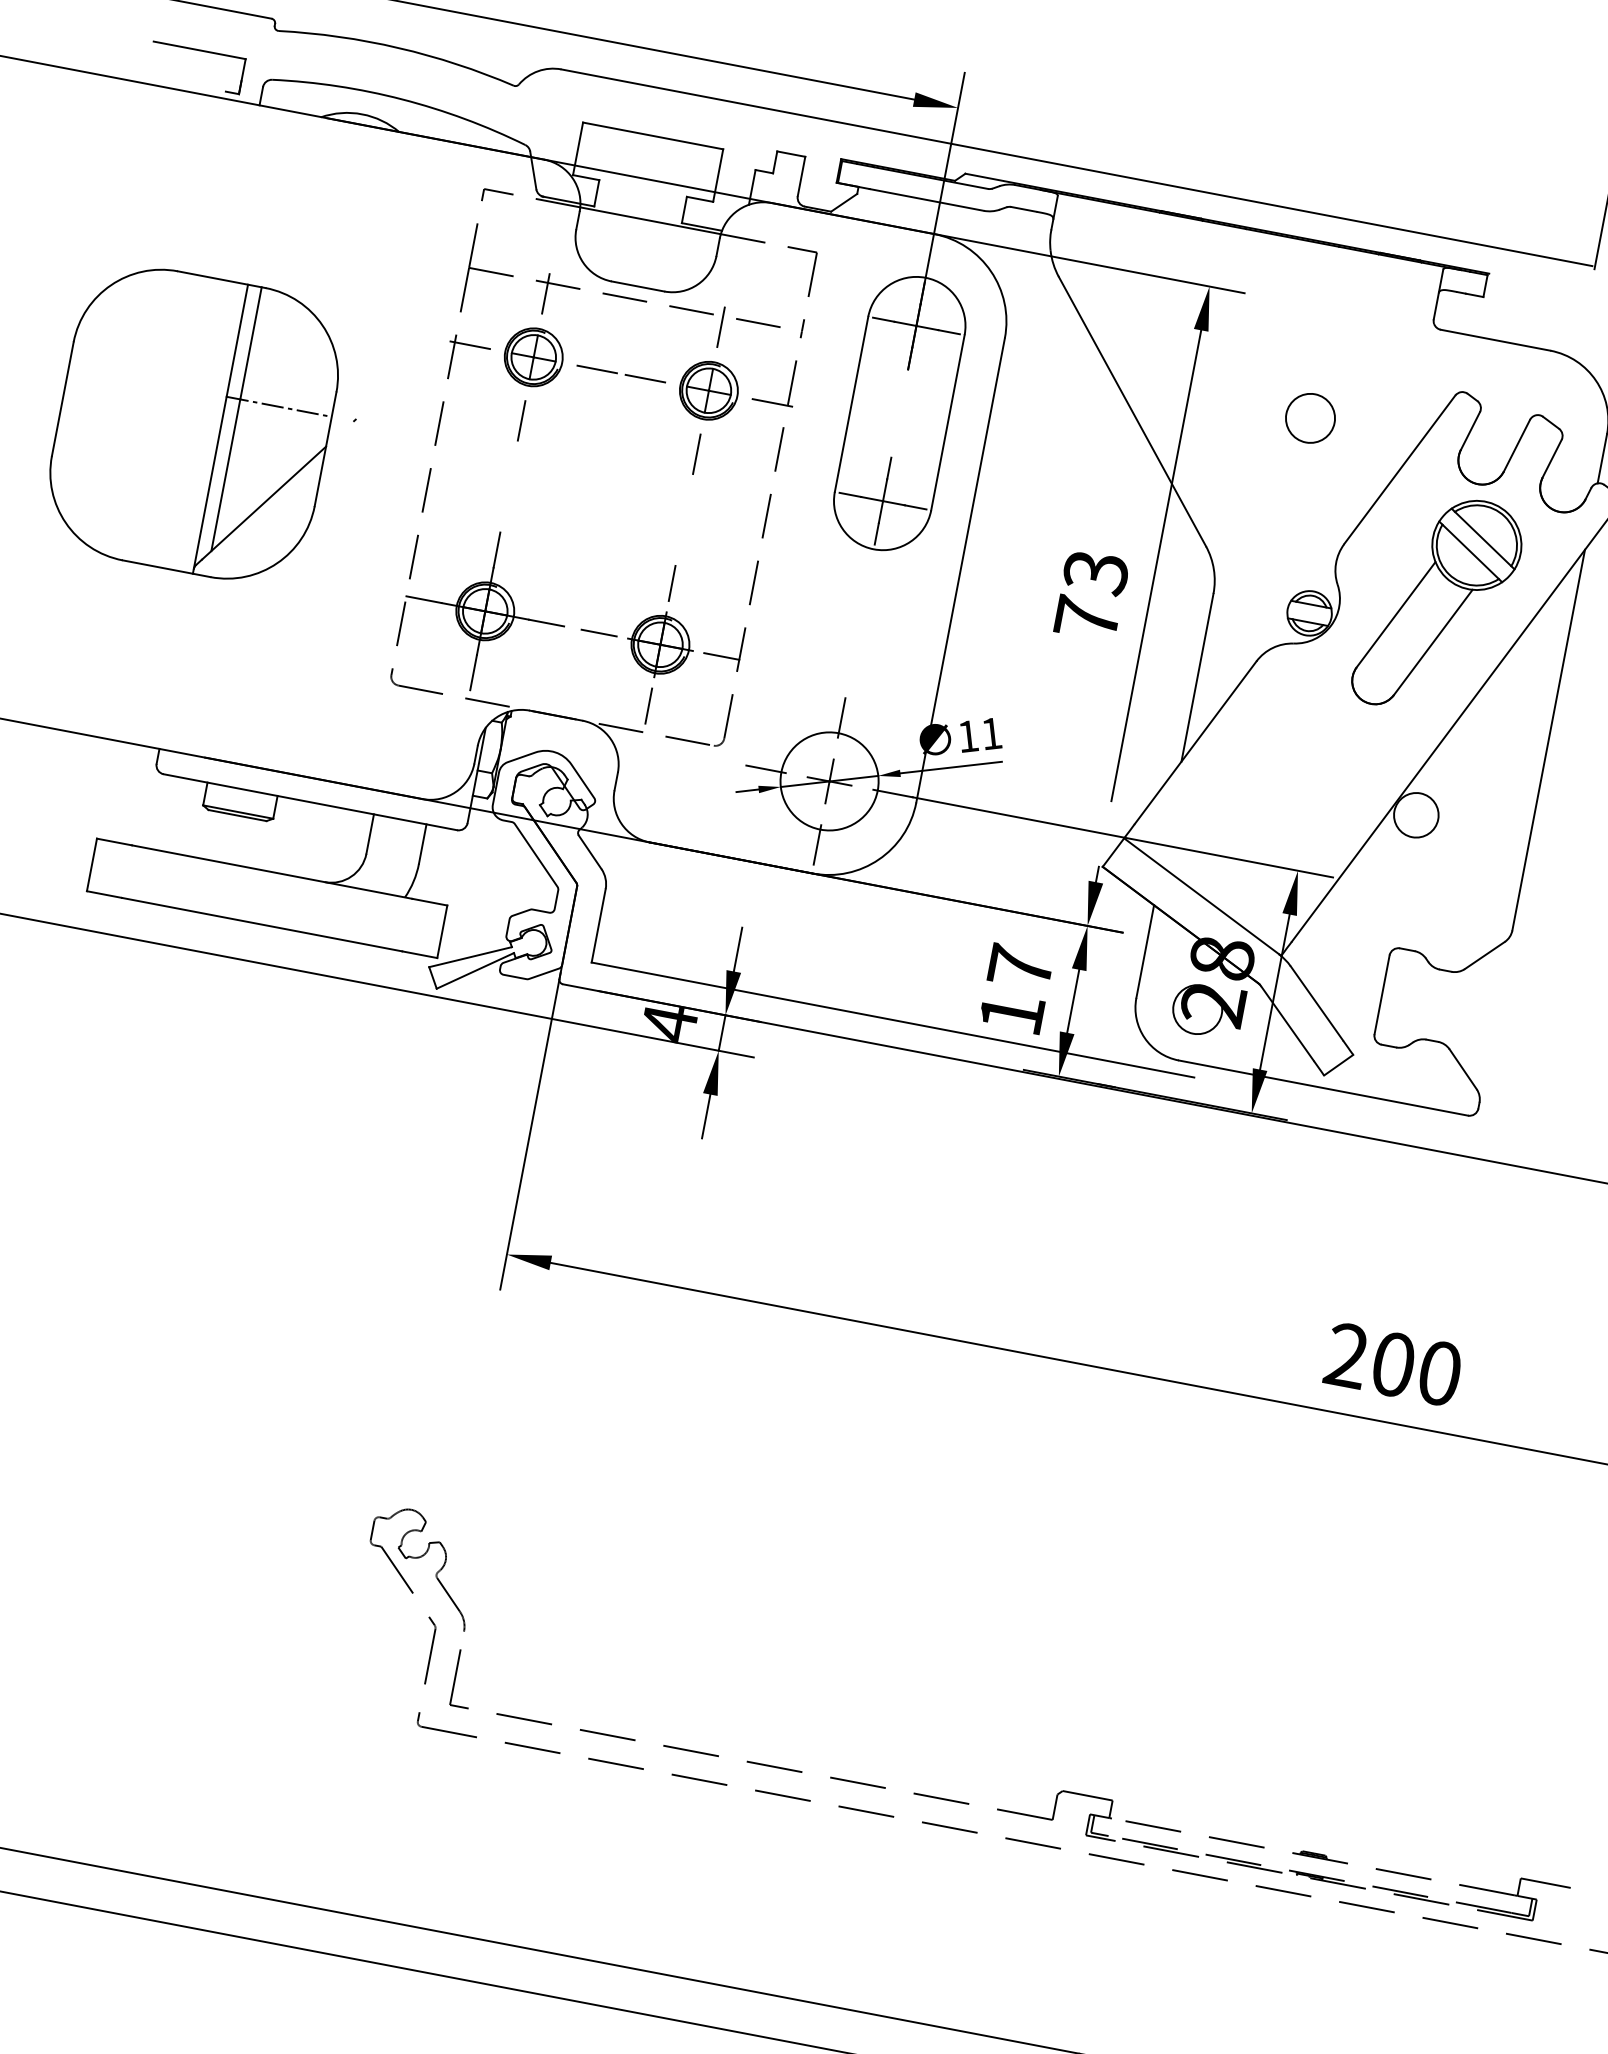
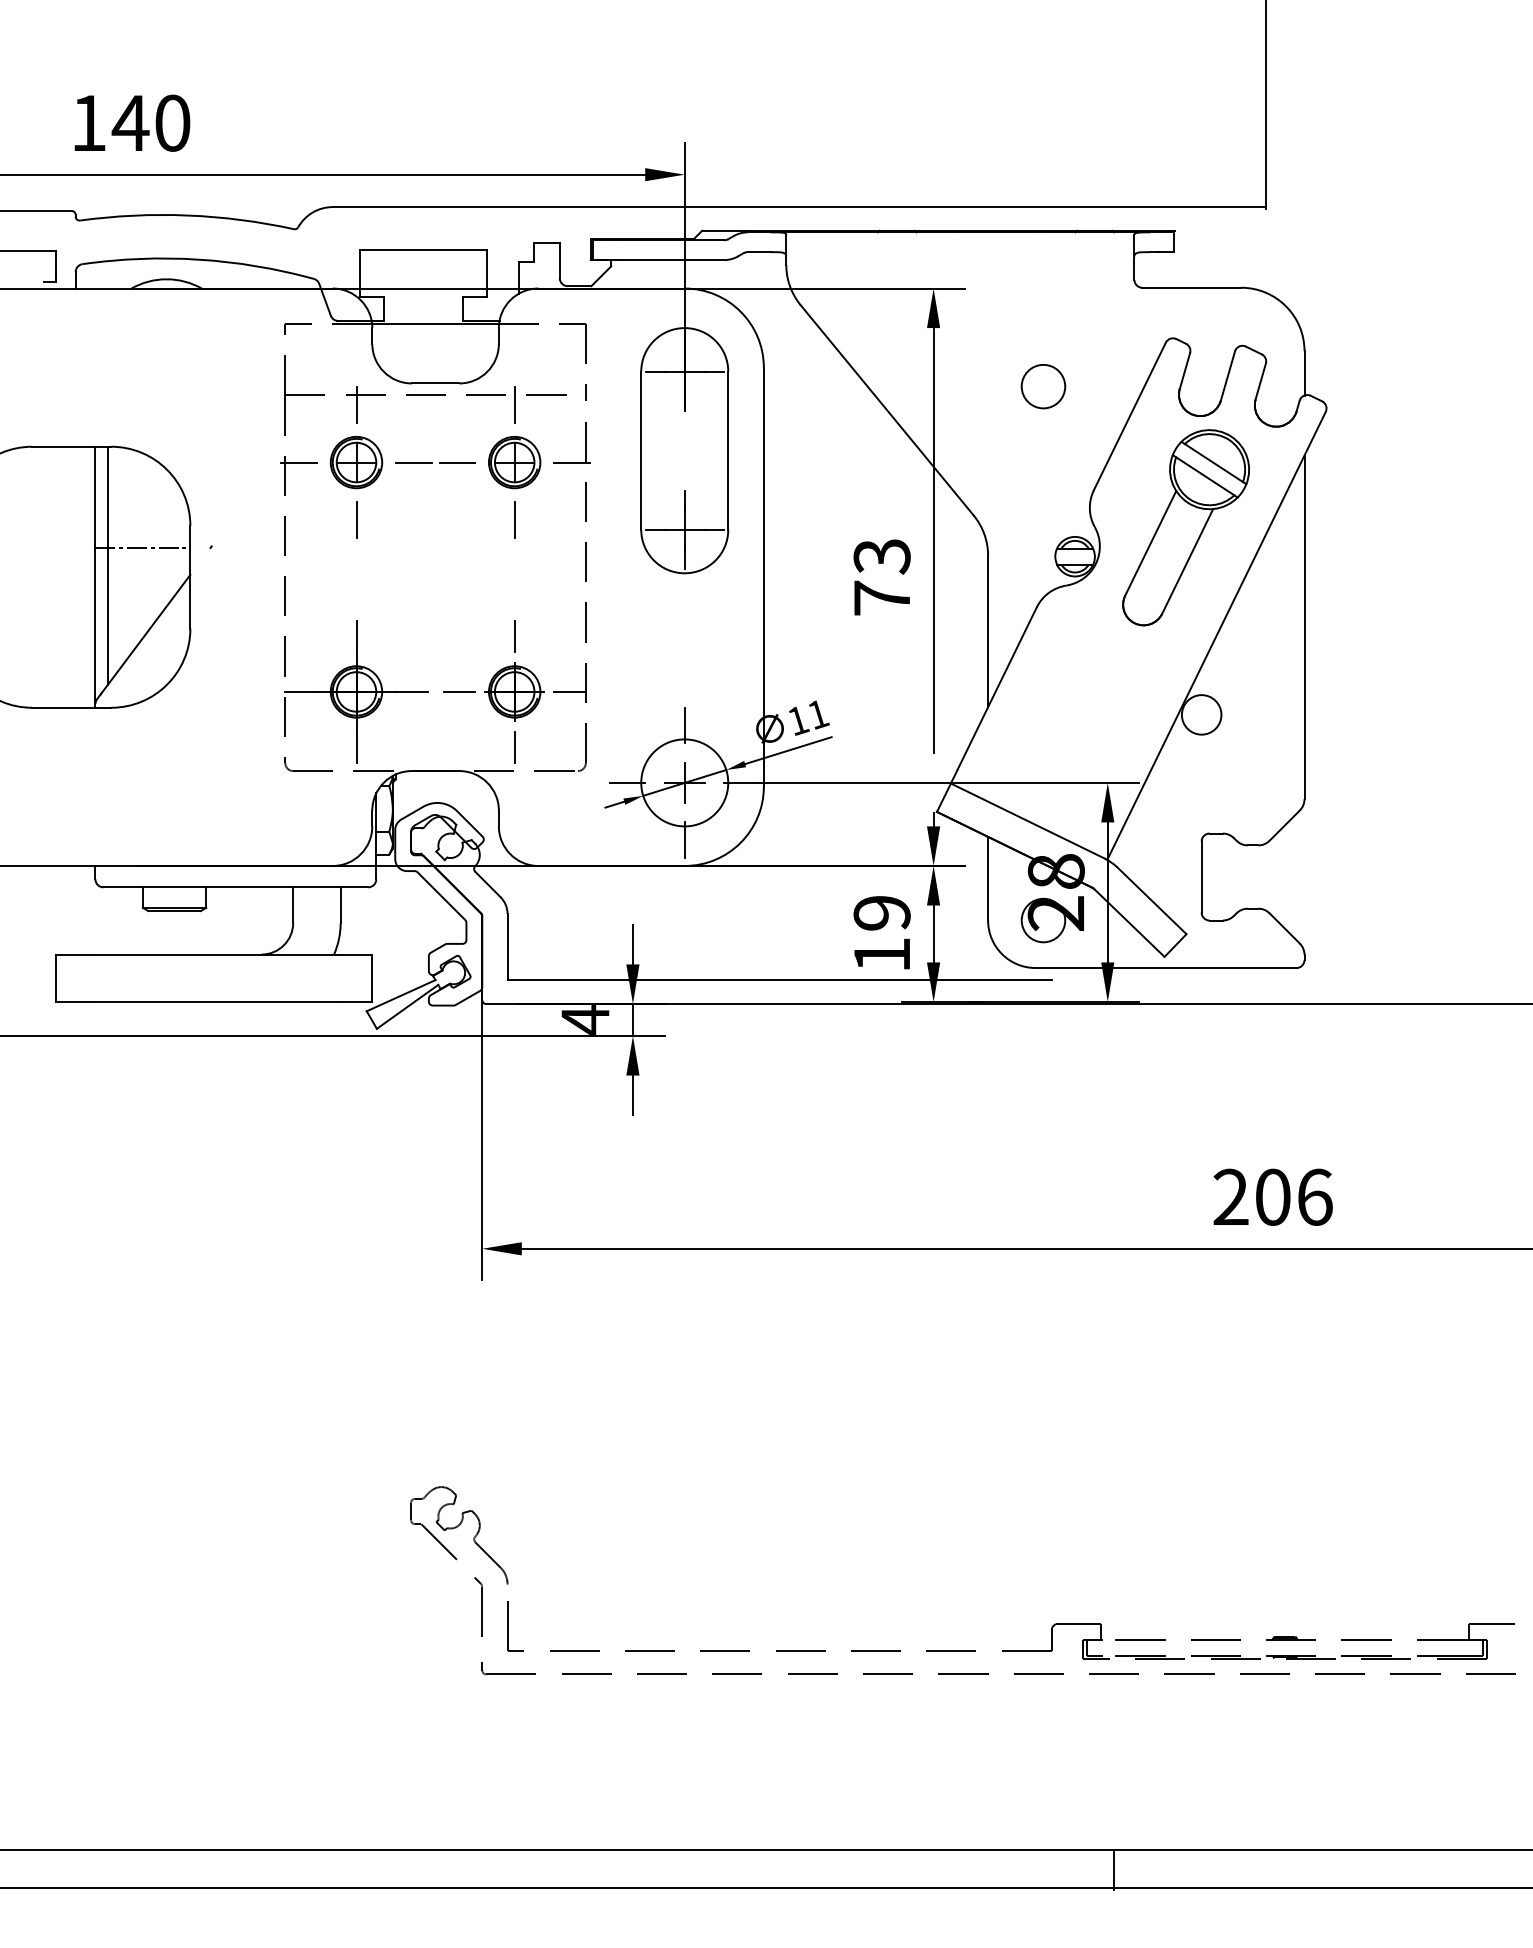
text: (1020, 966) -> (881, 912), 17 -> 19
text: (1440, 1372) -> (1315, 1196), 200 -> 206

